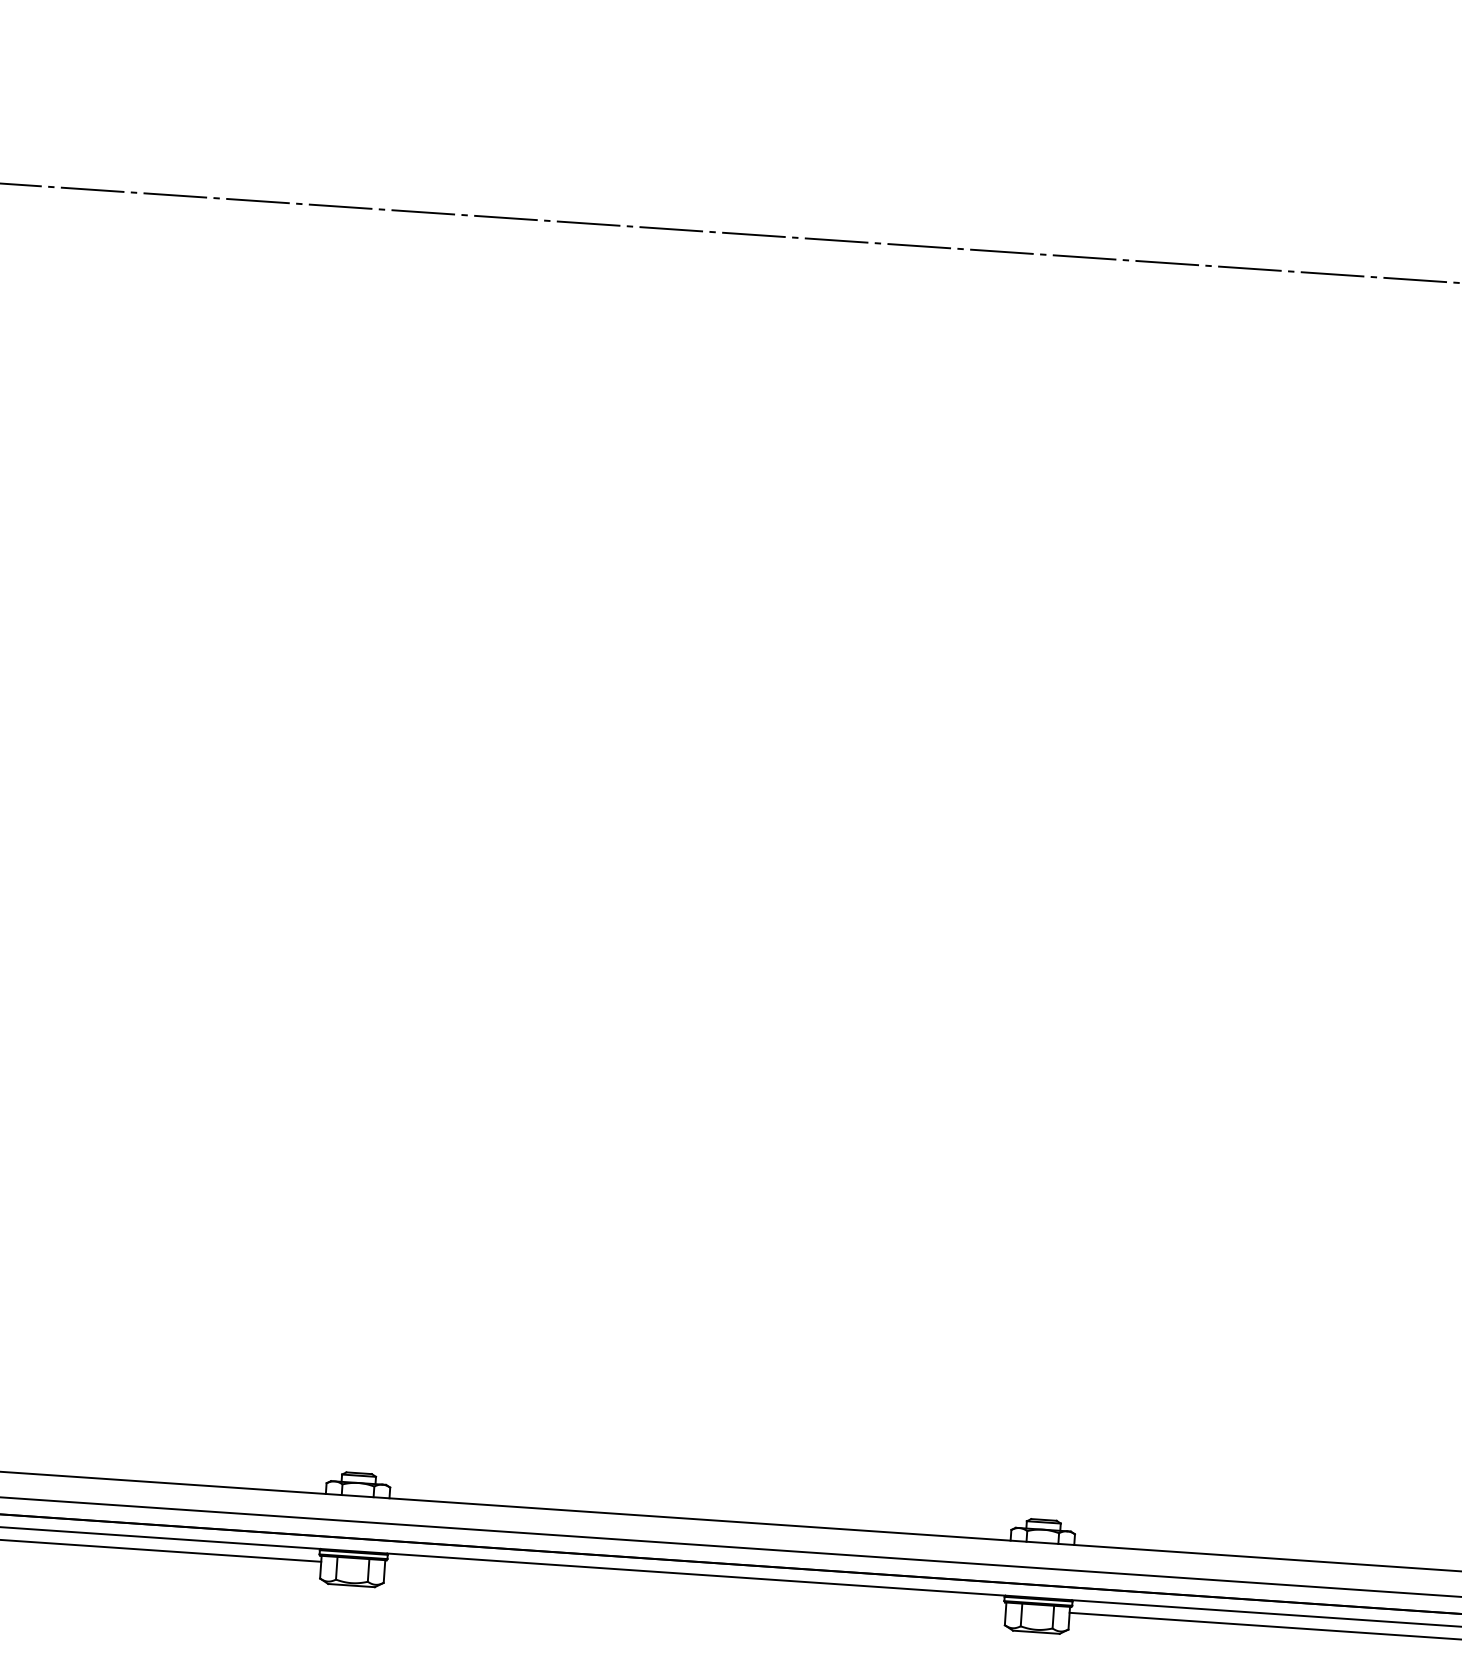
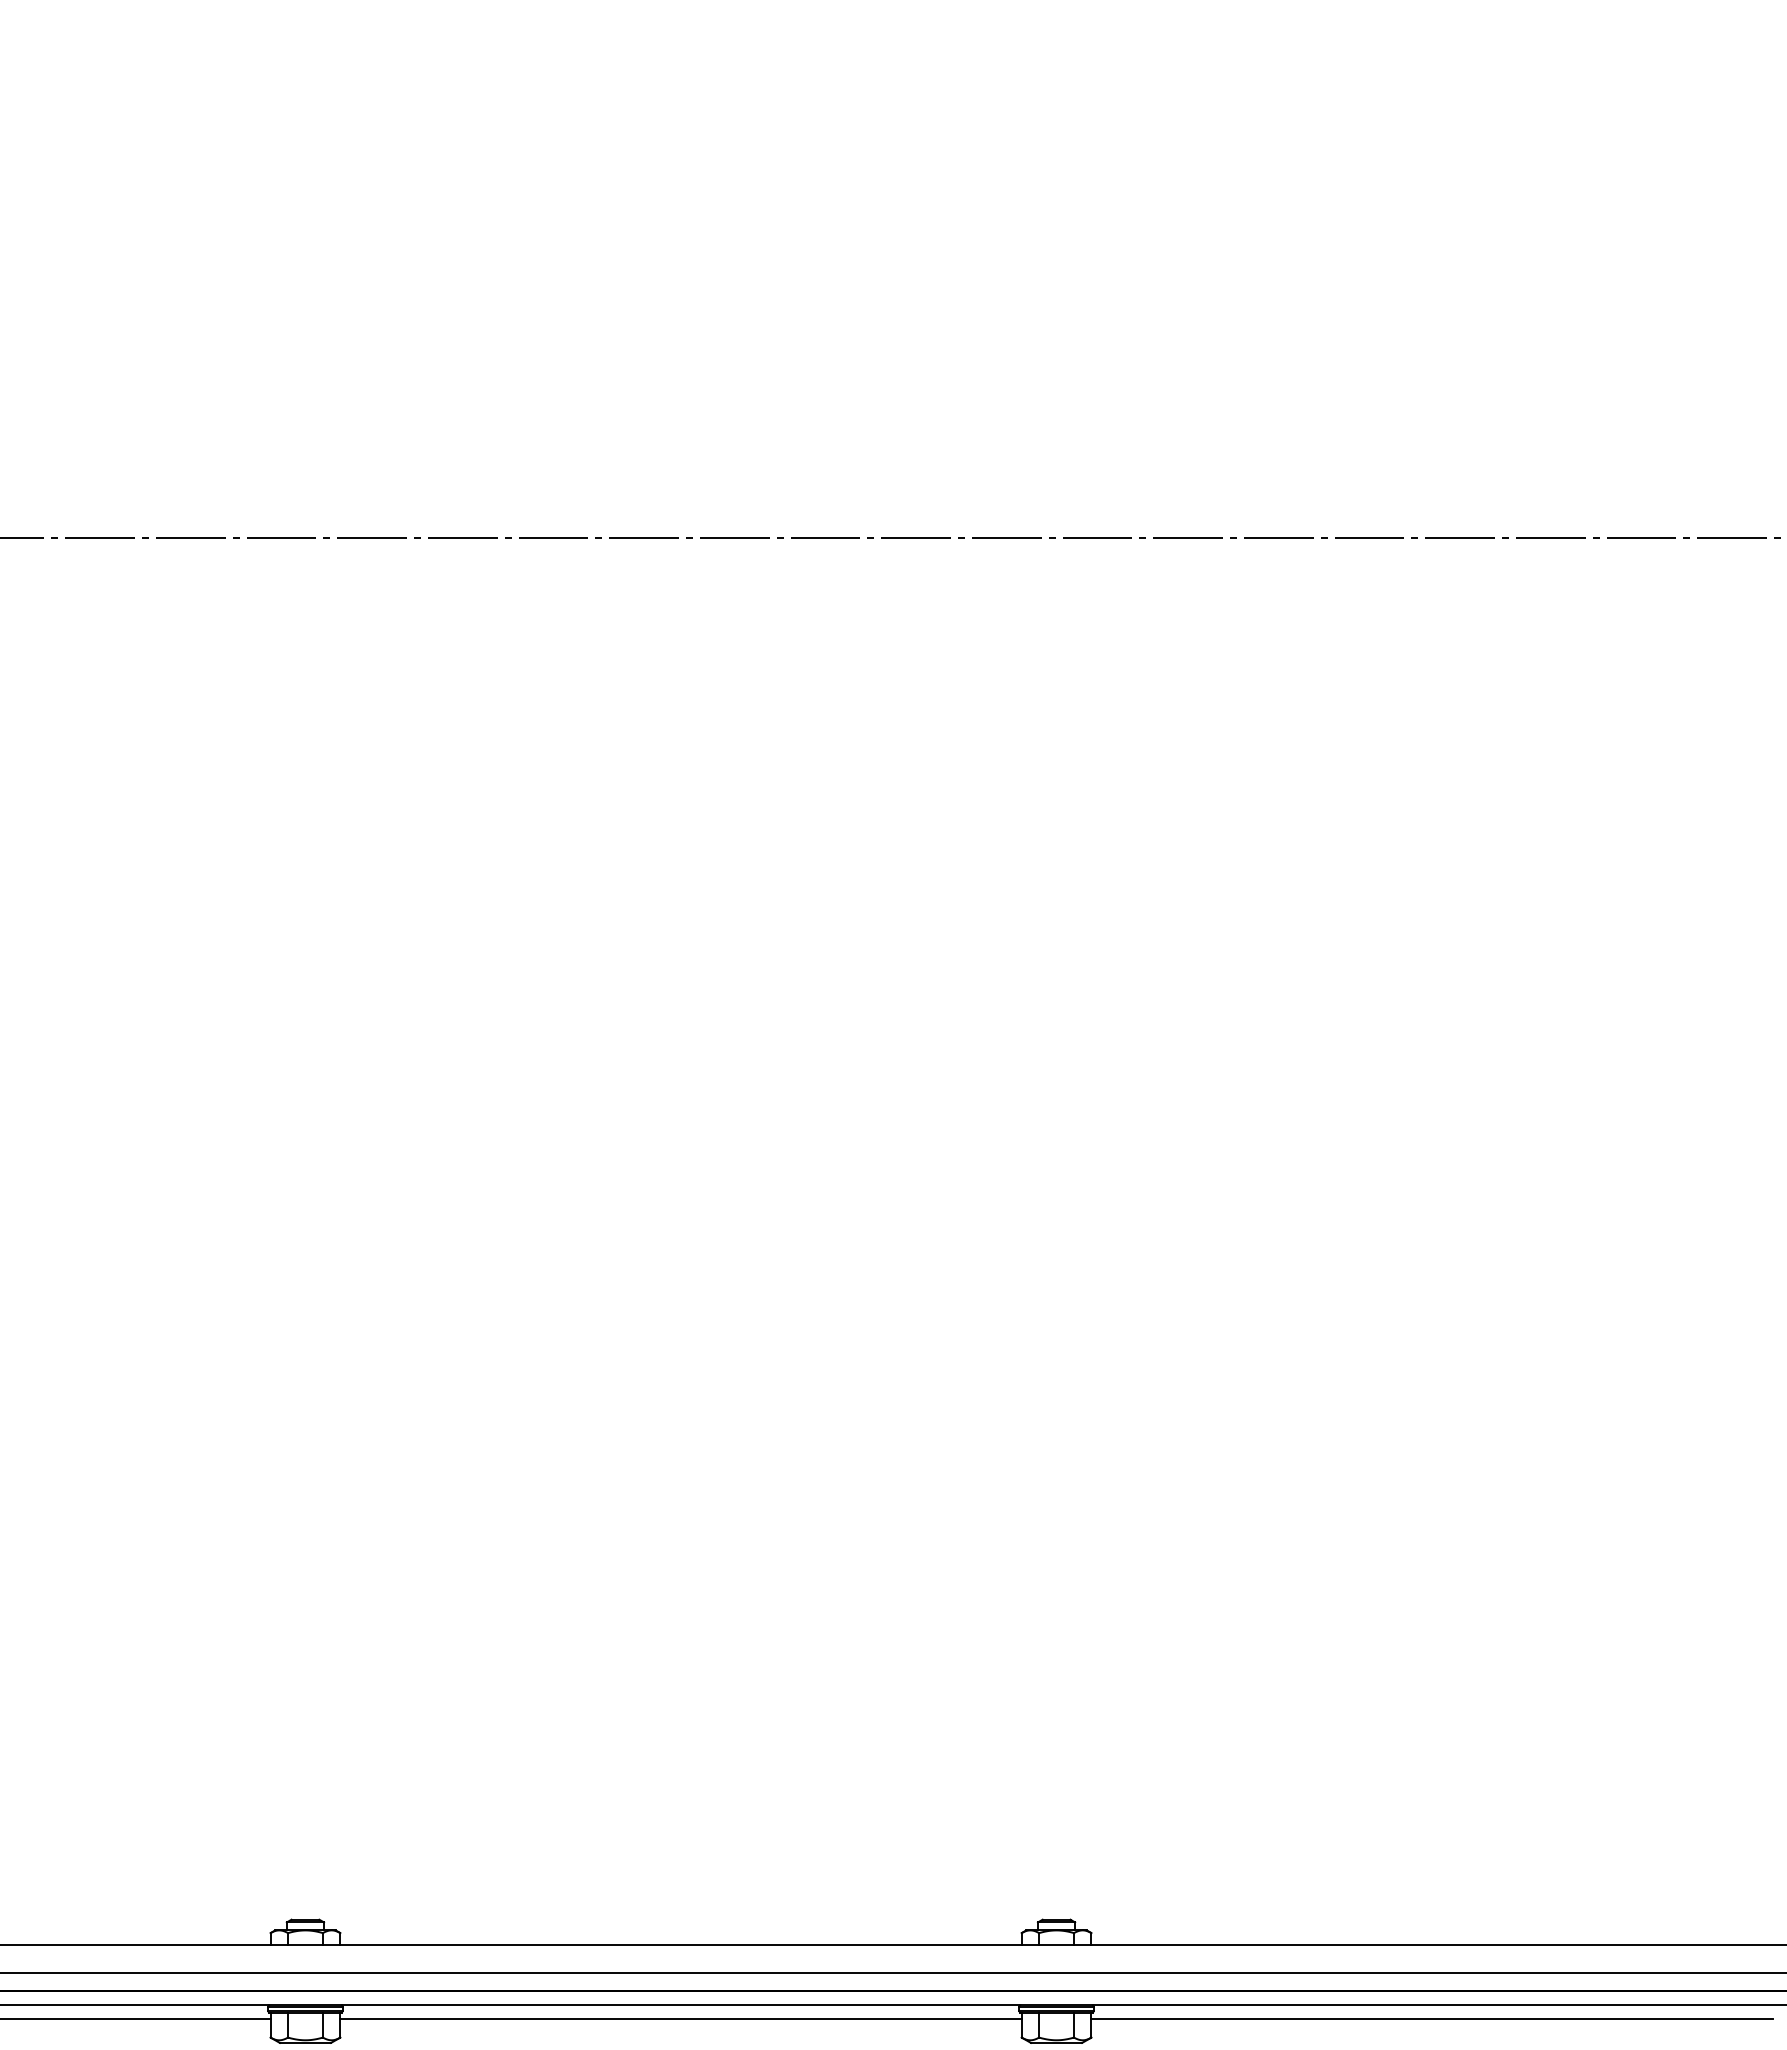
line: (694, 1587) -> (680, 2019), added

